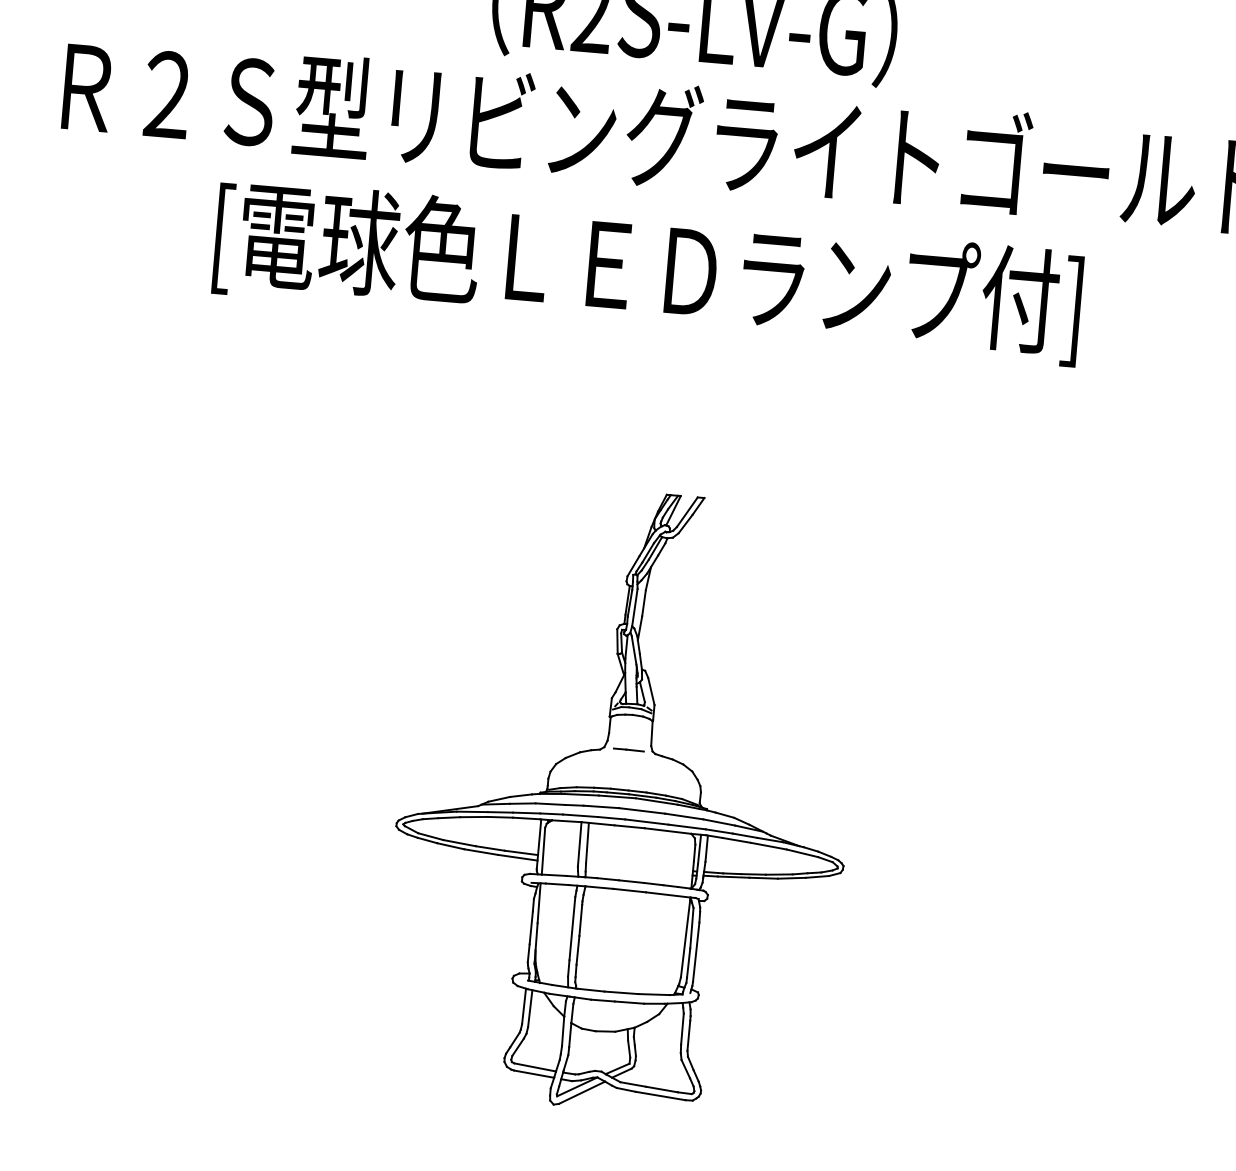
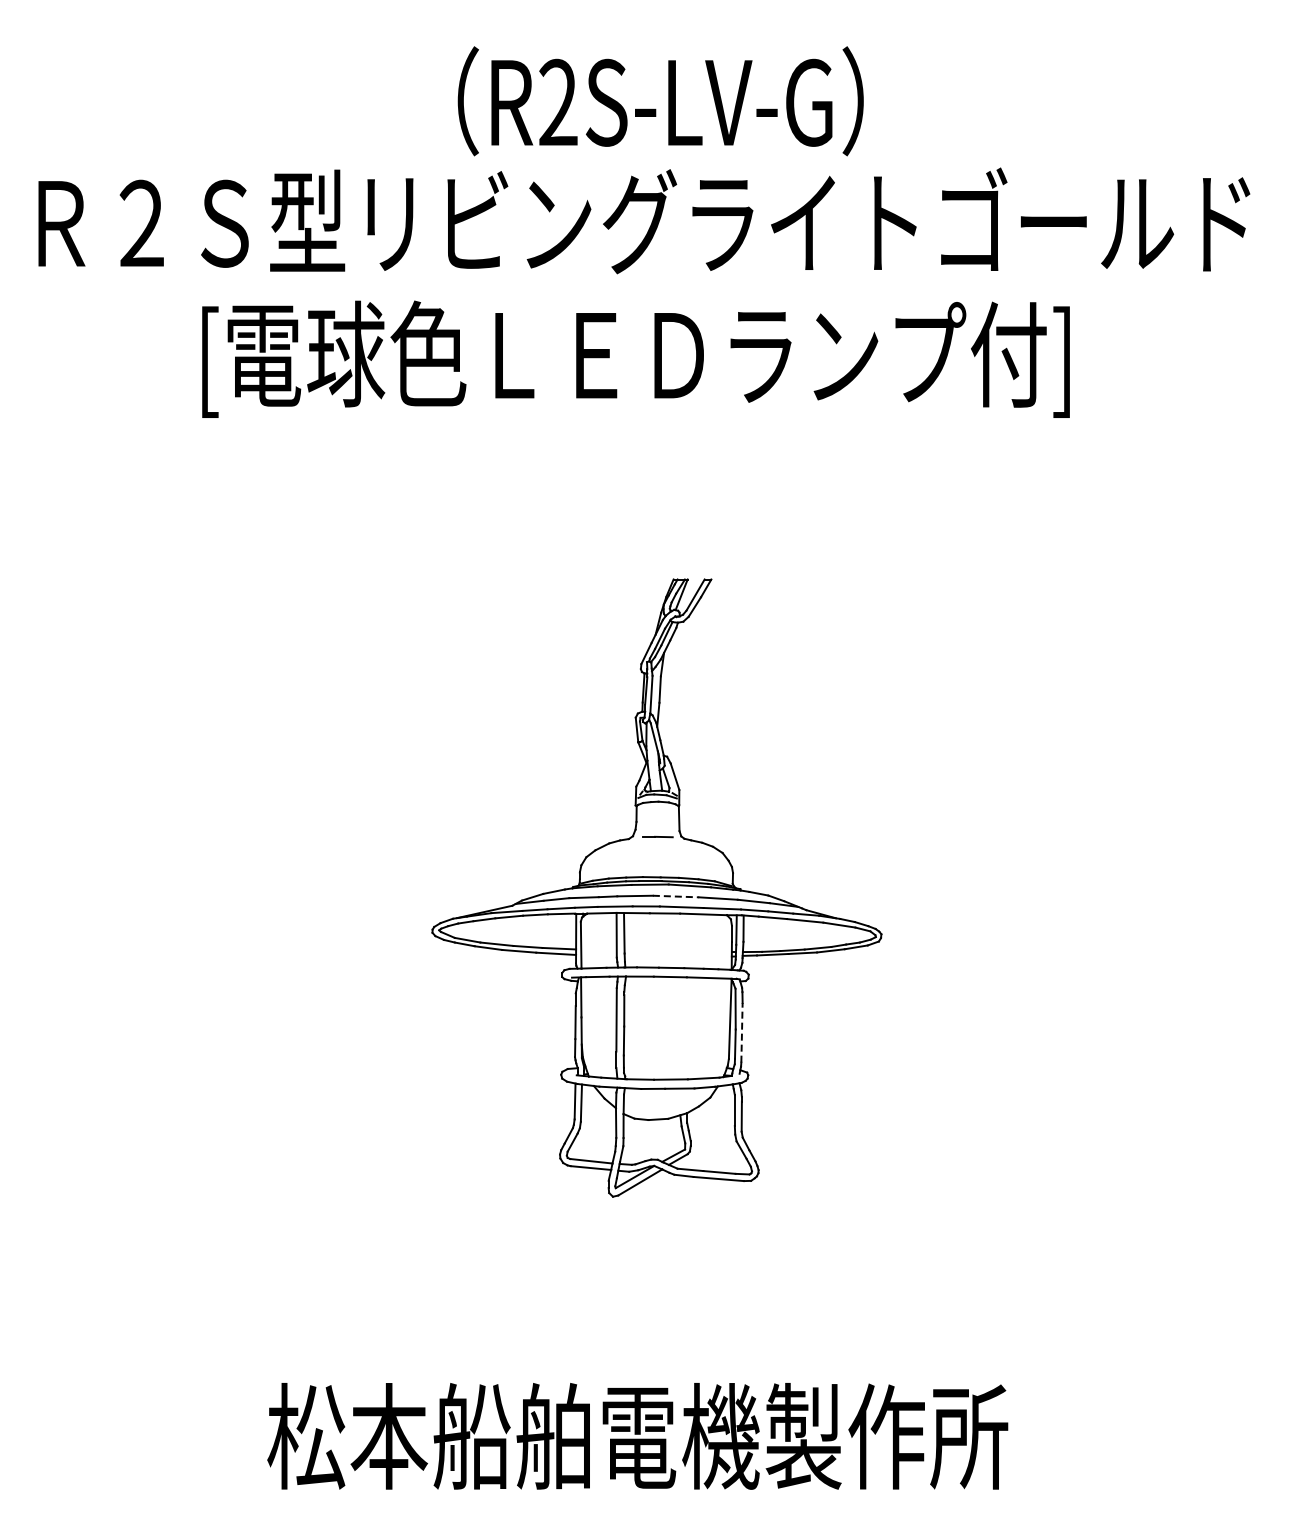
line: (642, 810) -> (676, 896), solid -> dashed
line: (695, 951) -> (741, 1032), solid -> dashed

